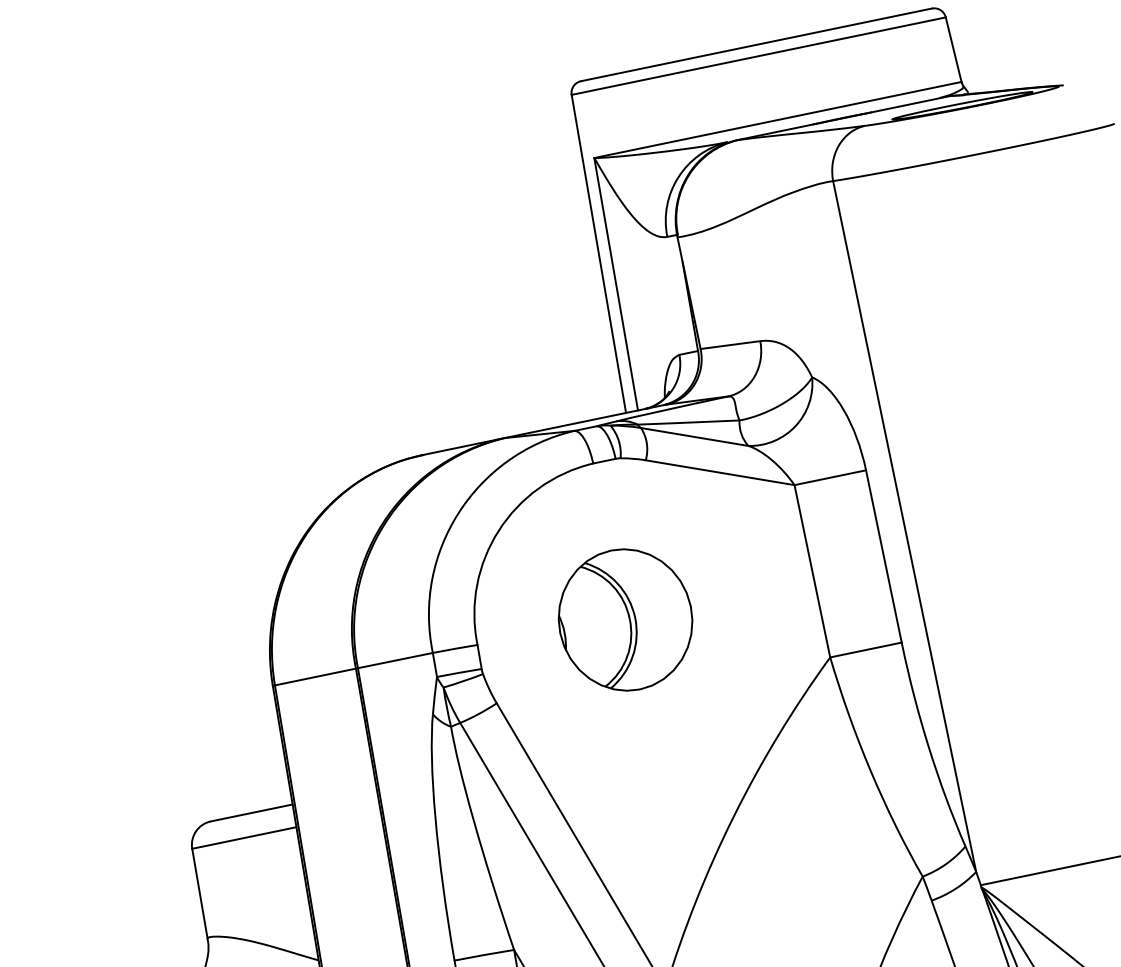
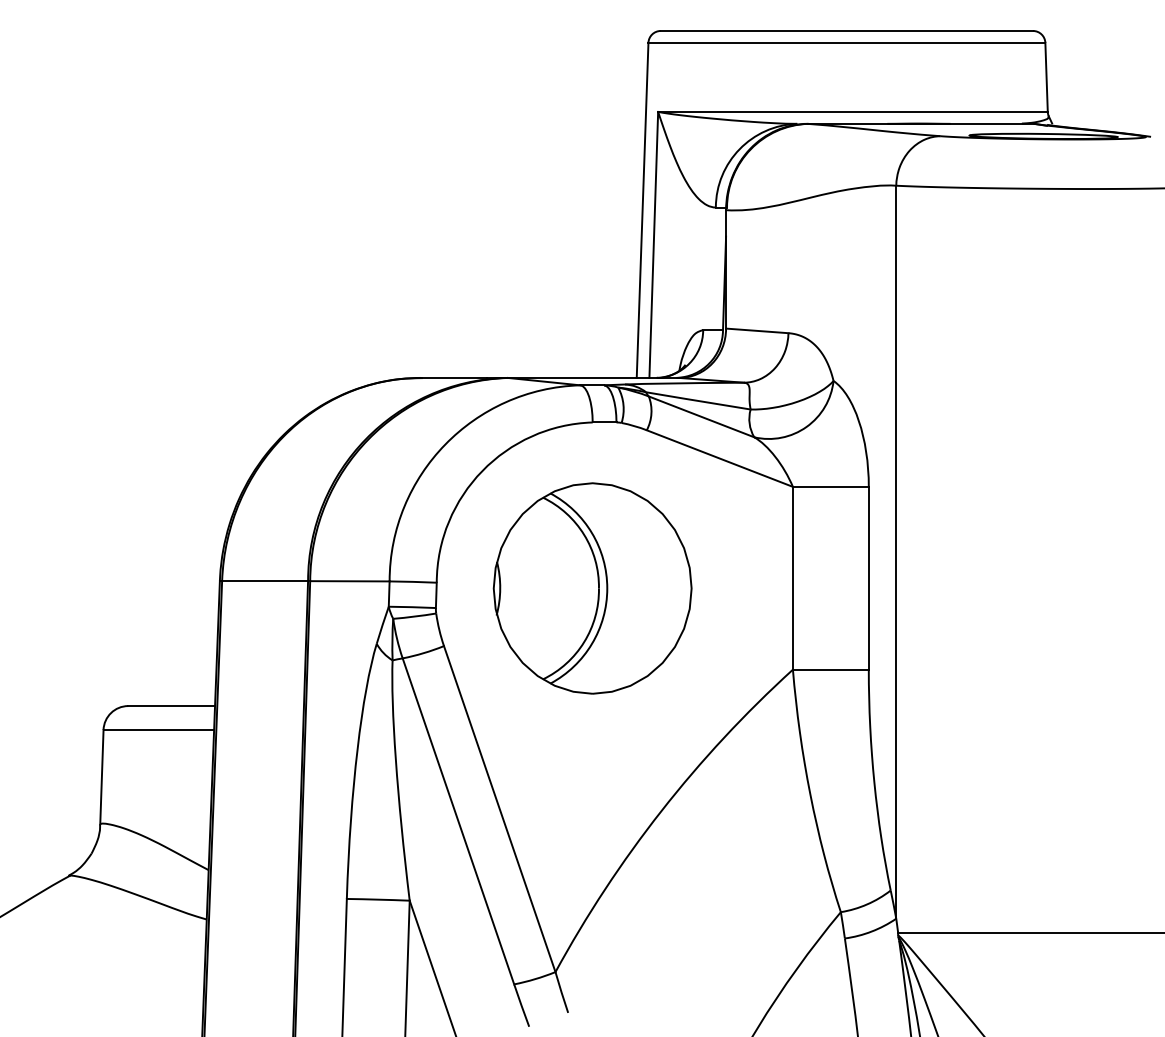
part: (625, 620) -> (592, 588), size x1.43

